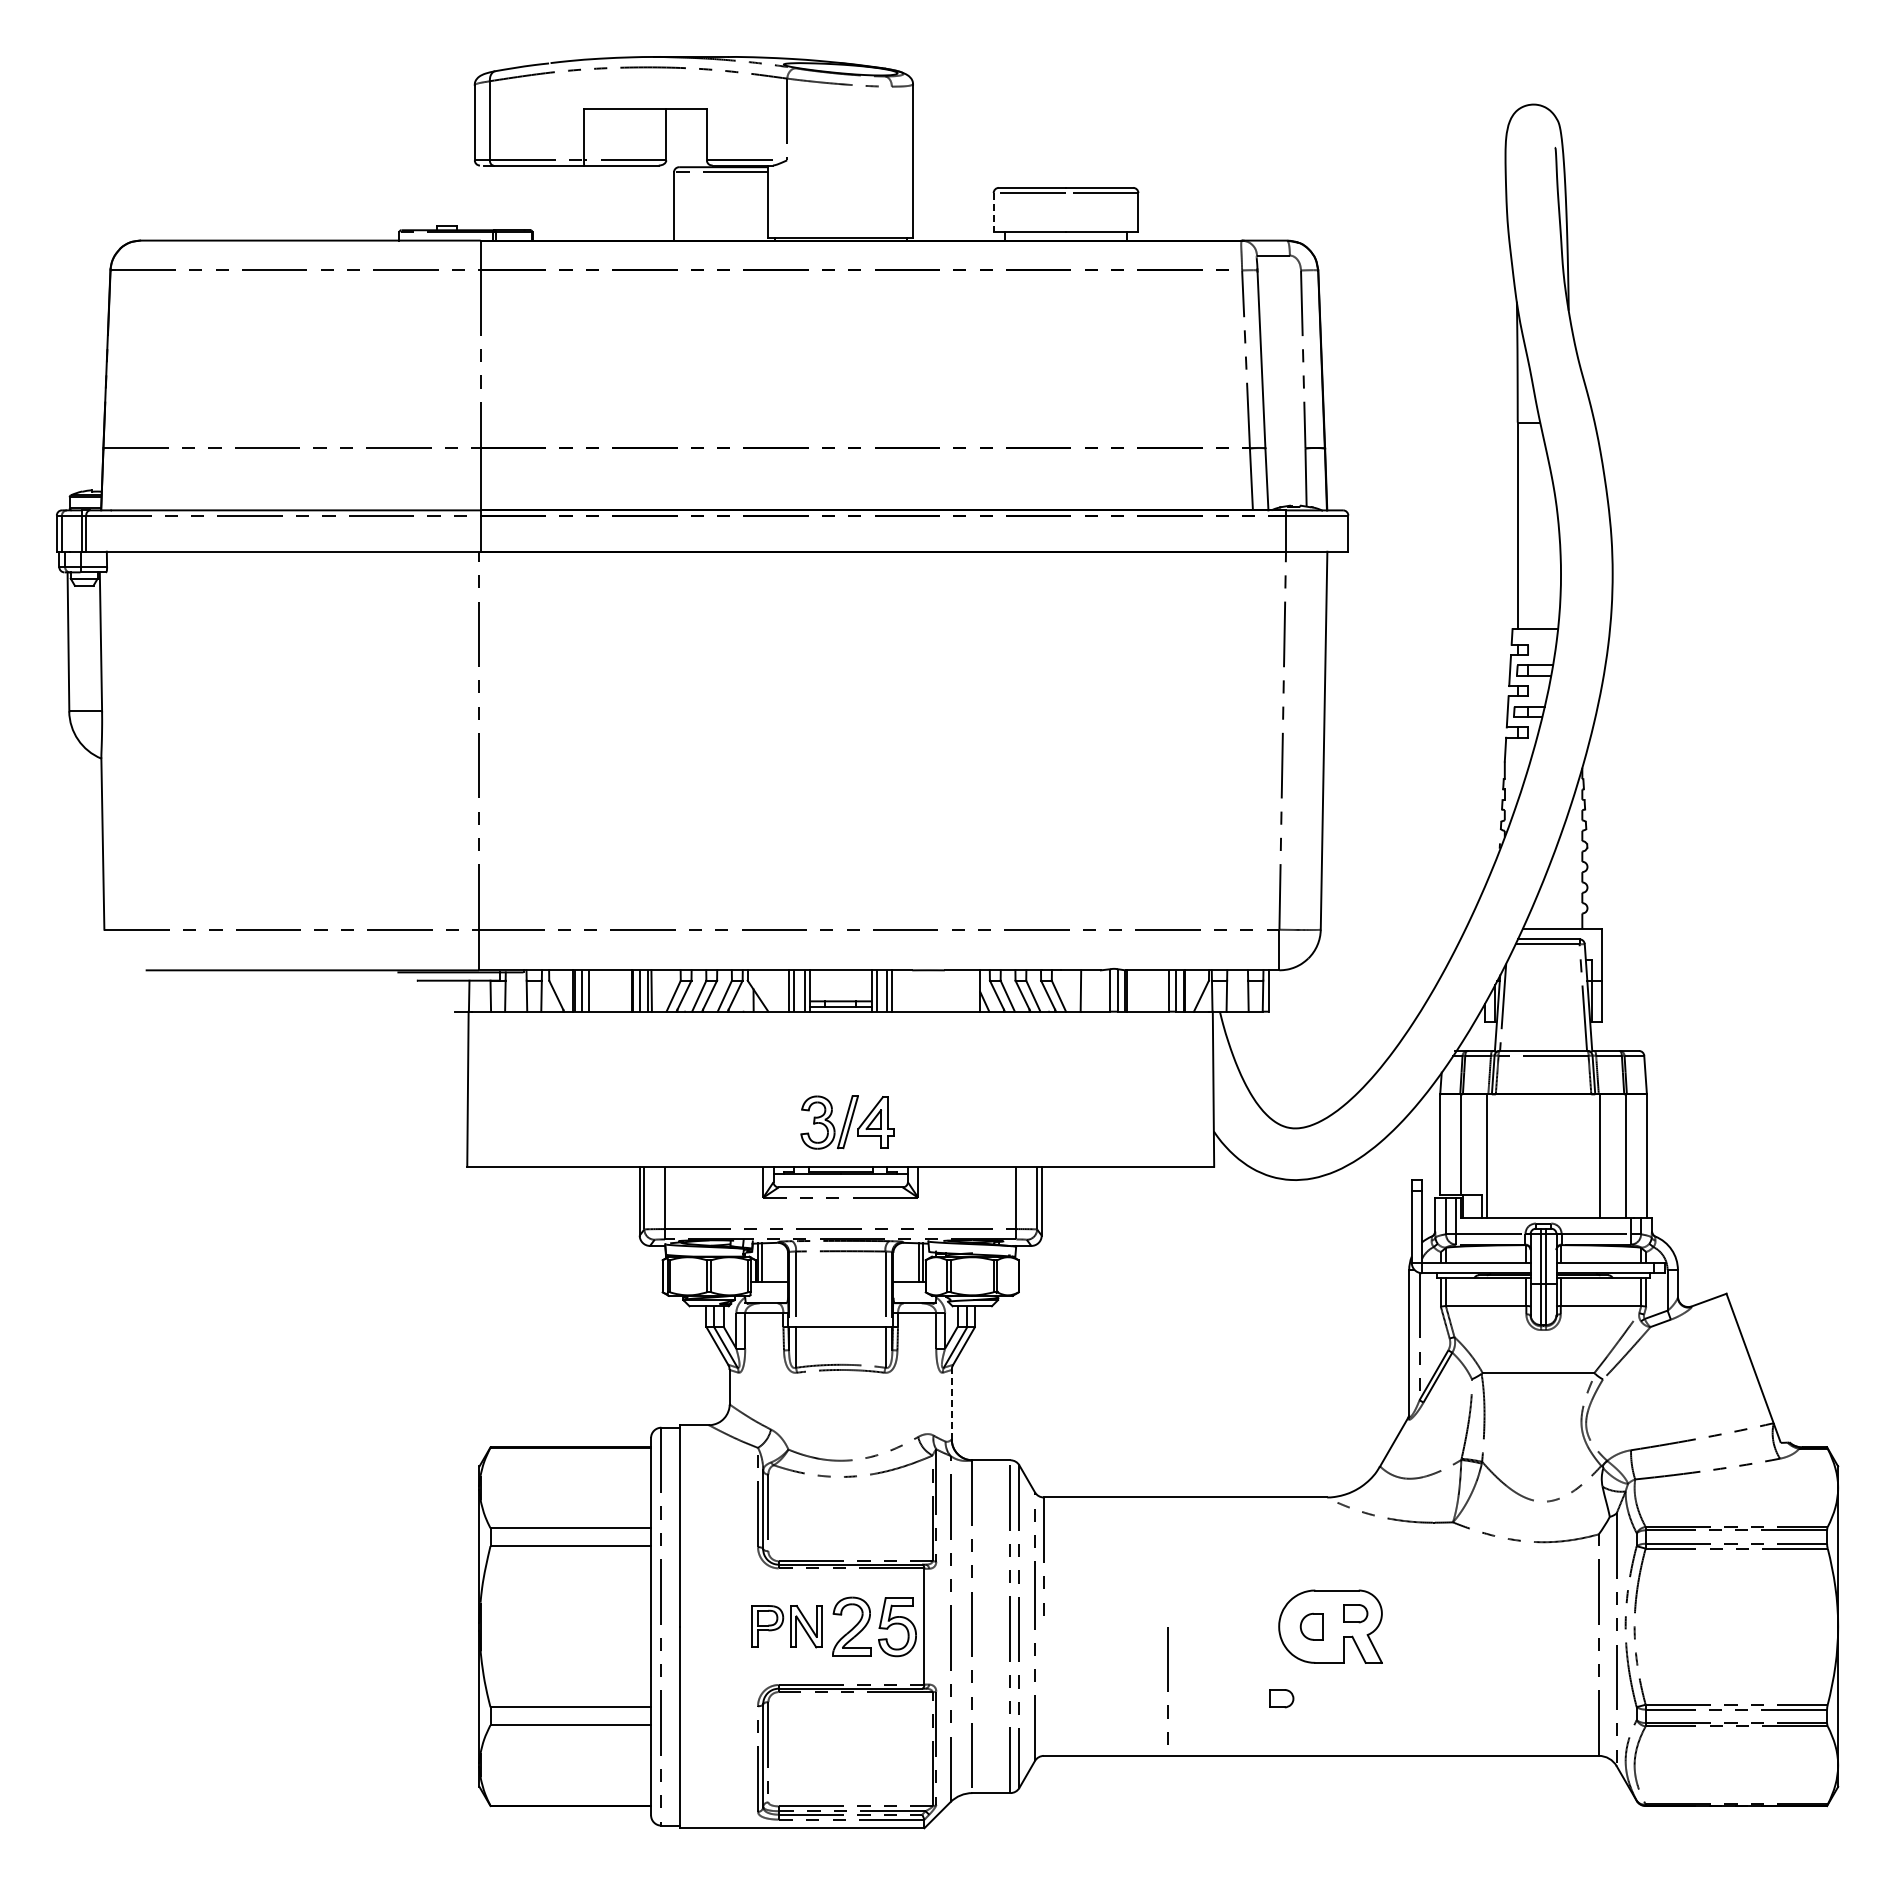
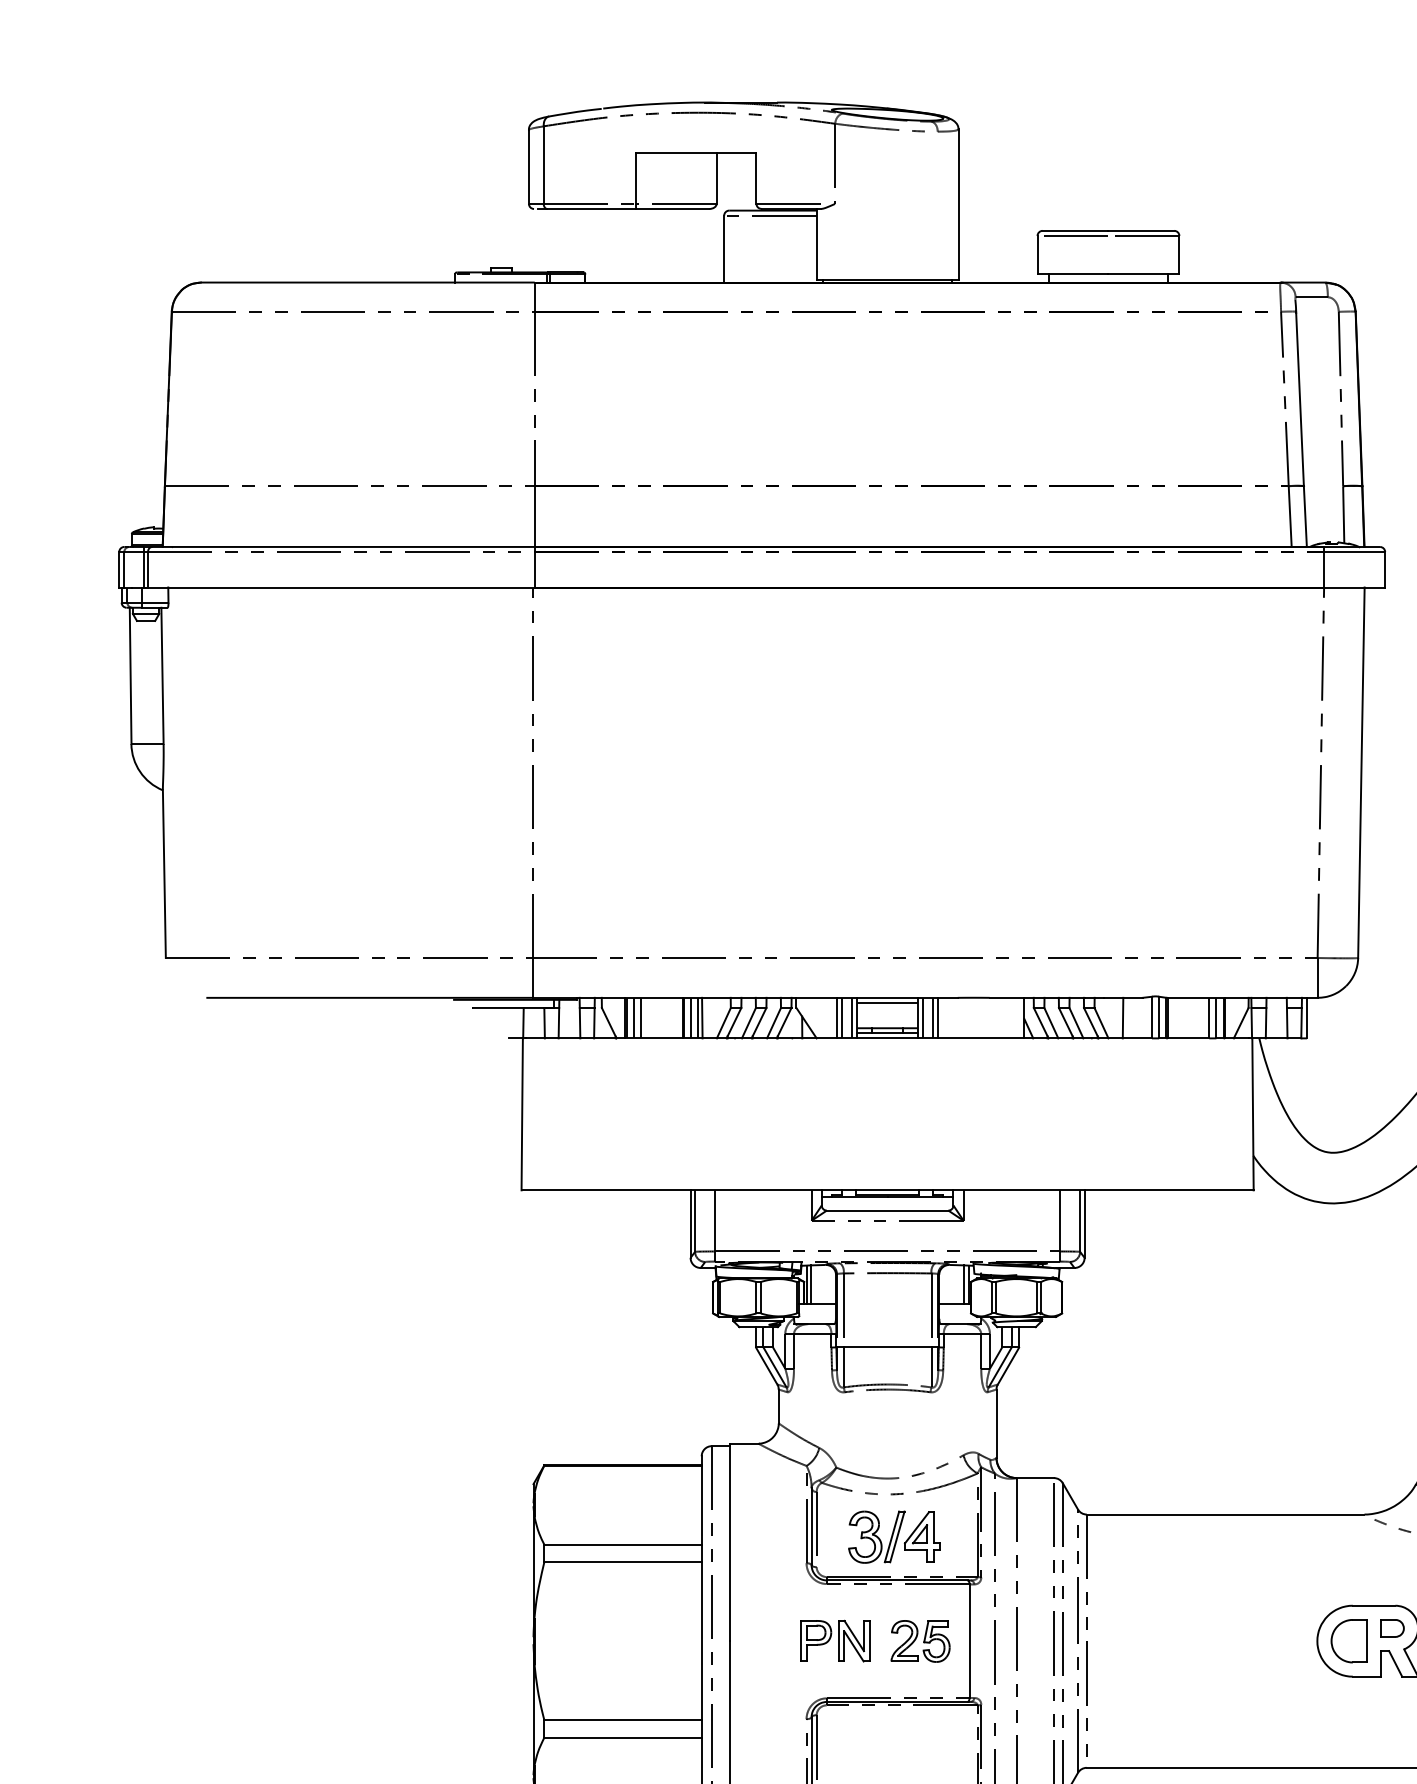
line: (993, 212) -> (1037, 255), dashed -> solid
line: (840, 975) -> (887, 1002), added
part: (847, 1122) -> (894, 1537), moved
line: (951, 1404) -> (996, 1423), dashed -> solid
part: (873, 1626) -> (919, 1641), size x0.71
part: (1311, 1626) -> (1349, 1641), size x1.67
line: (1167, 1685) -> (1086, 1698), moved
part: (1281, 1698) -> (1319, 1711), removed

